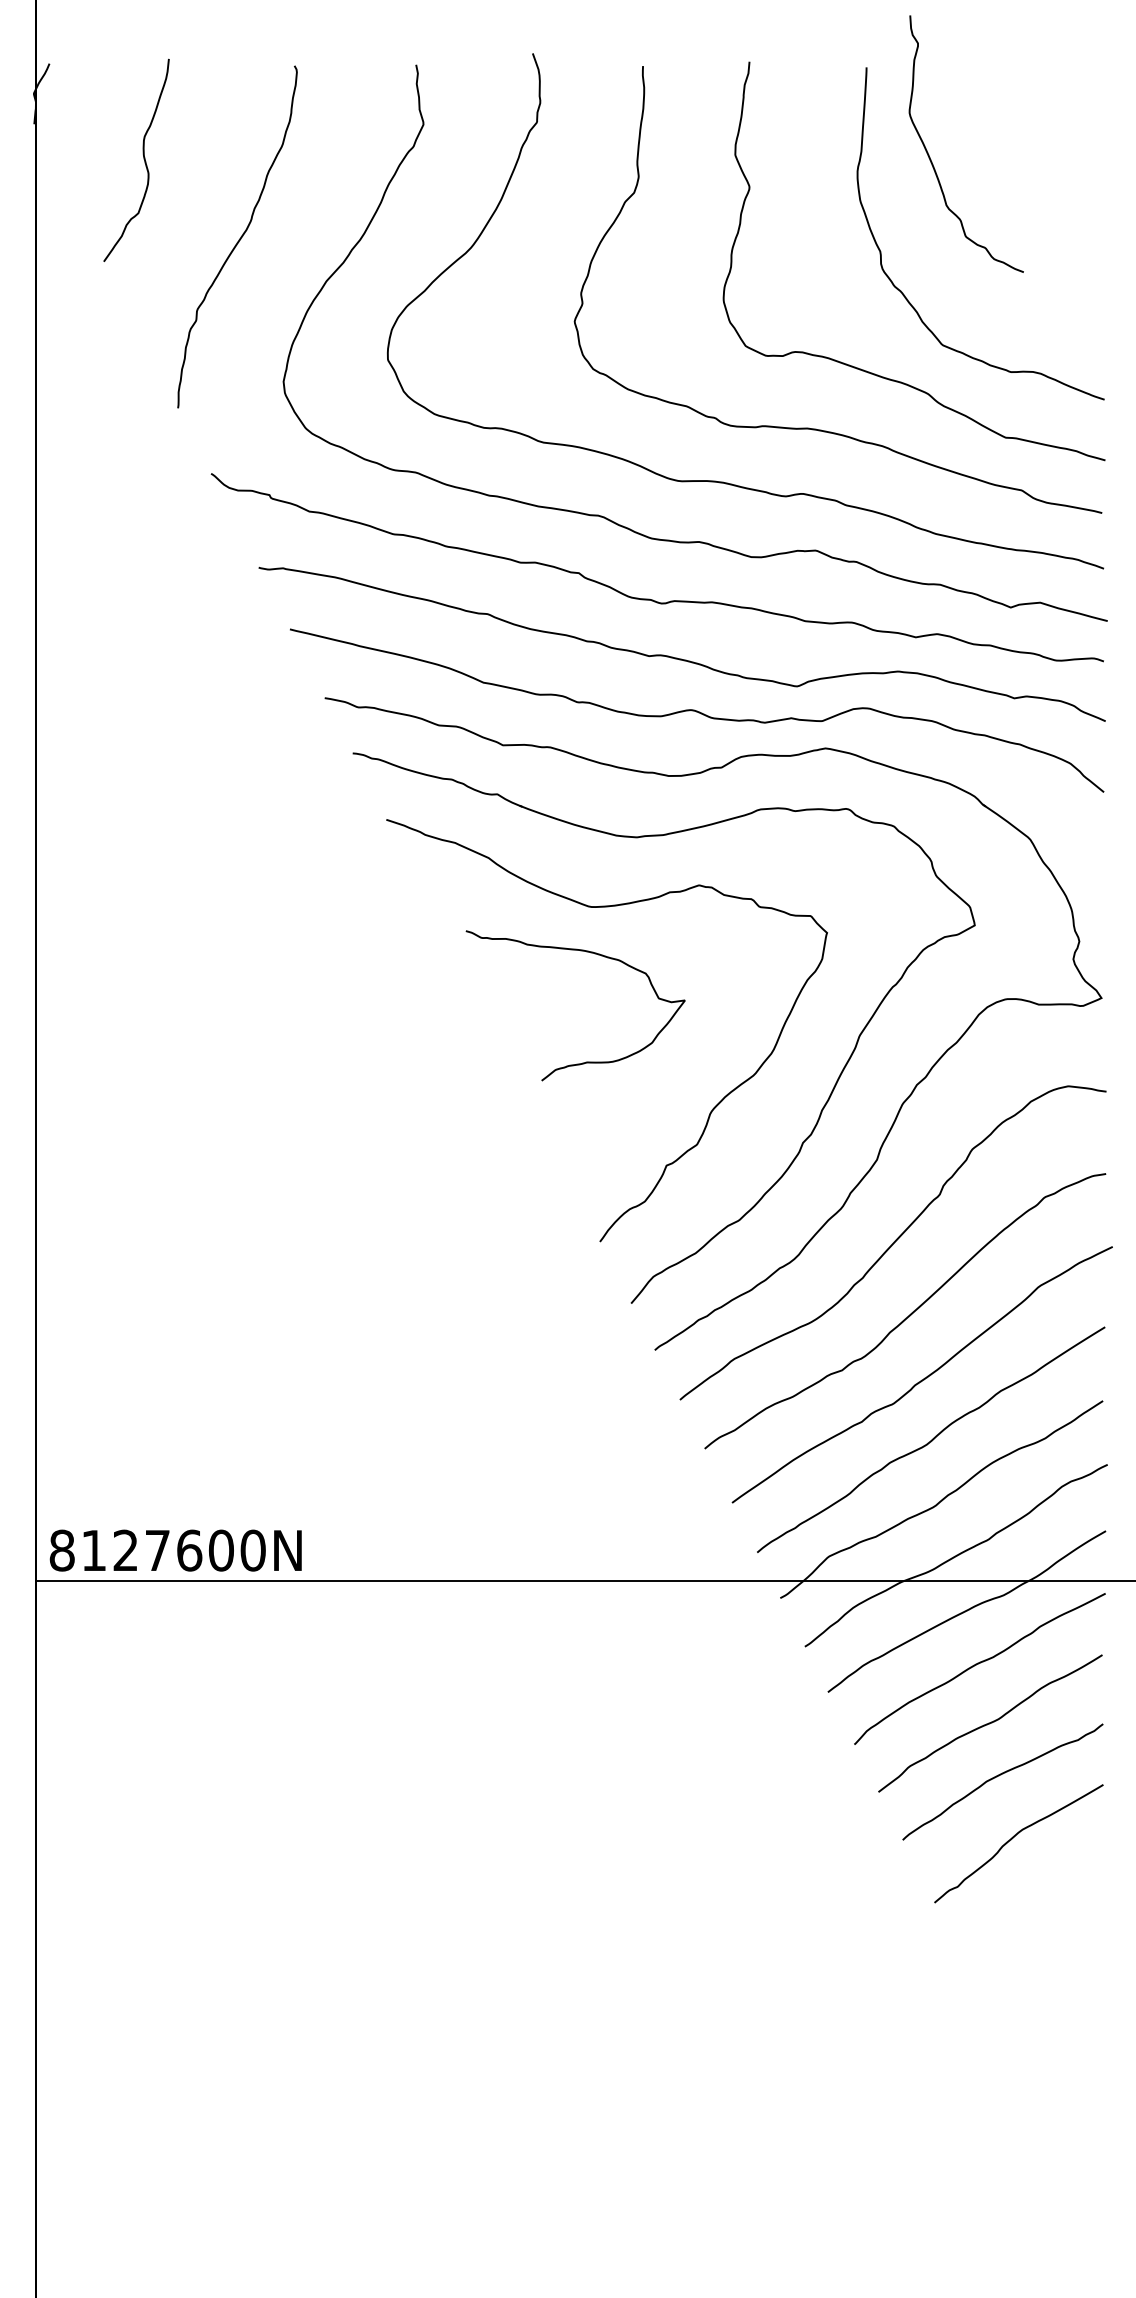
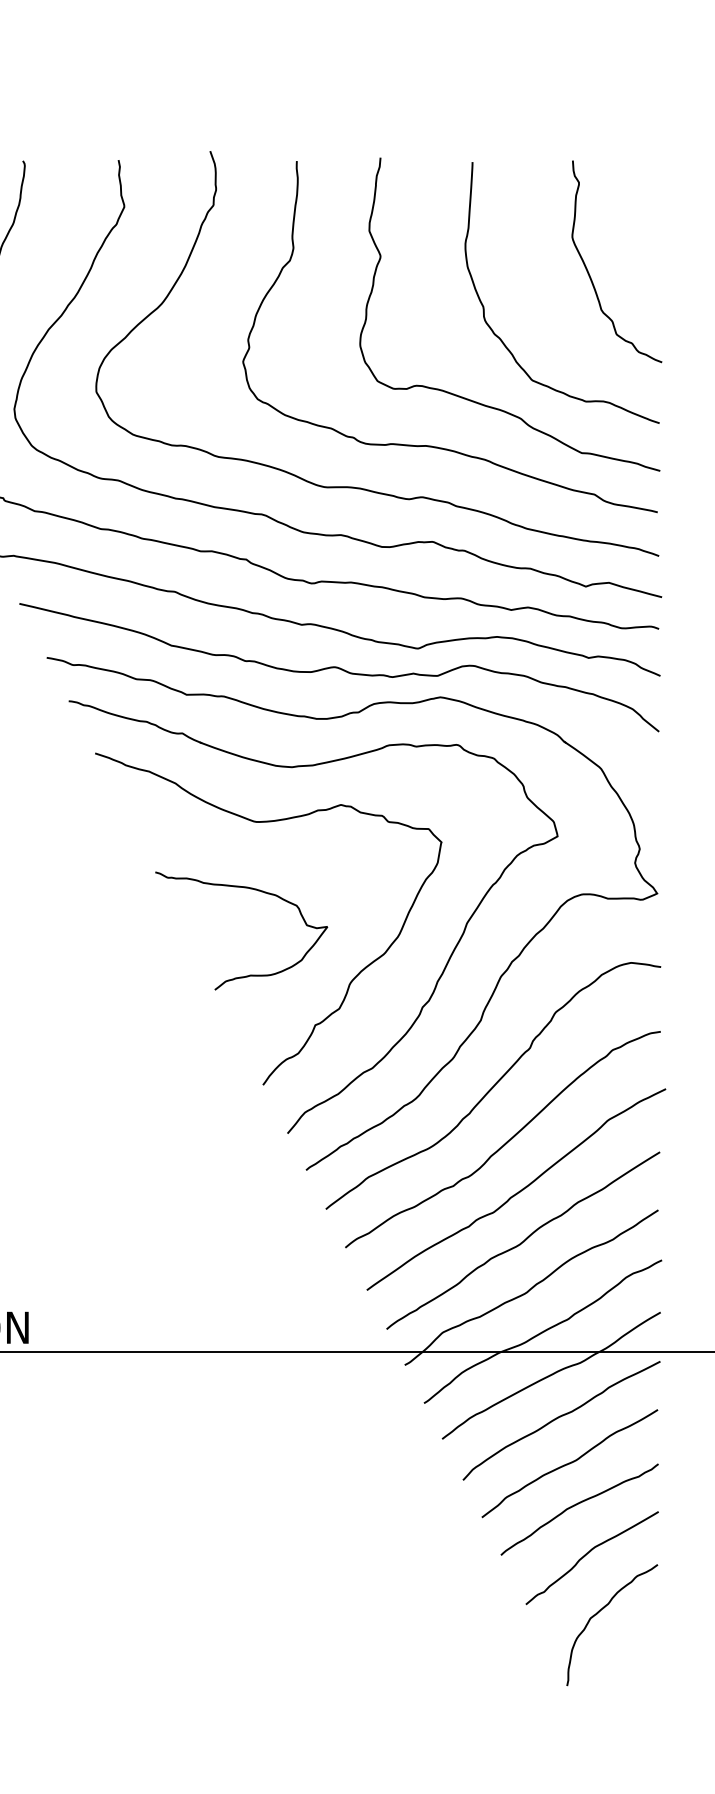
curve: (931, 159) -> (589, 273), moved
curve: (590, 953) -> (253, 889), moved
curve: (1028, 1912) -> (599, 1612), added

